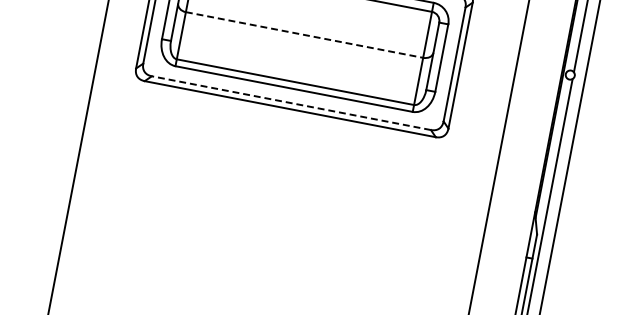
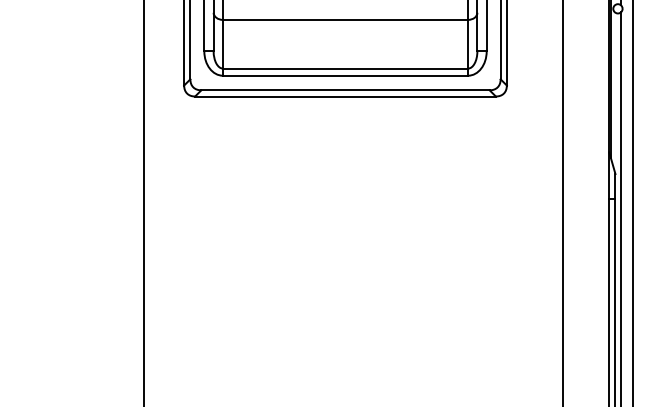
line: (304, 34) -> (345, 19), dashed -> solid
line: (291, 103) -> (345, 90), dashed -> solid

